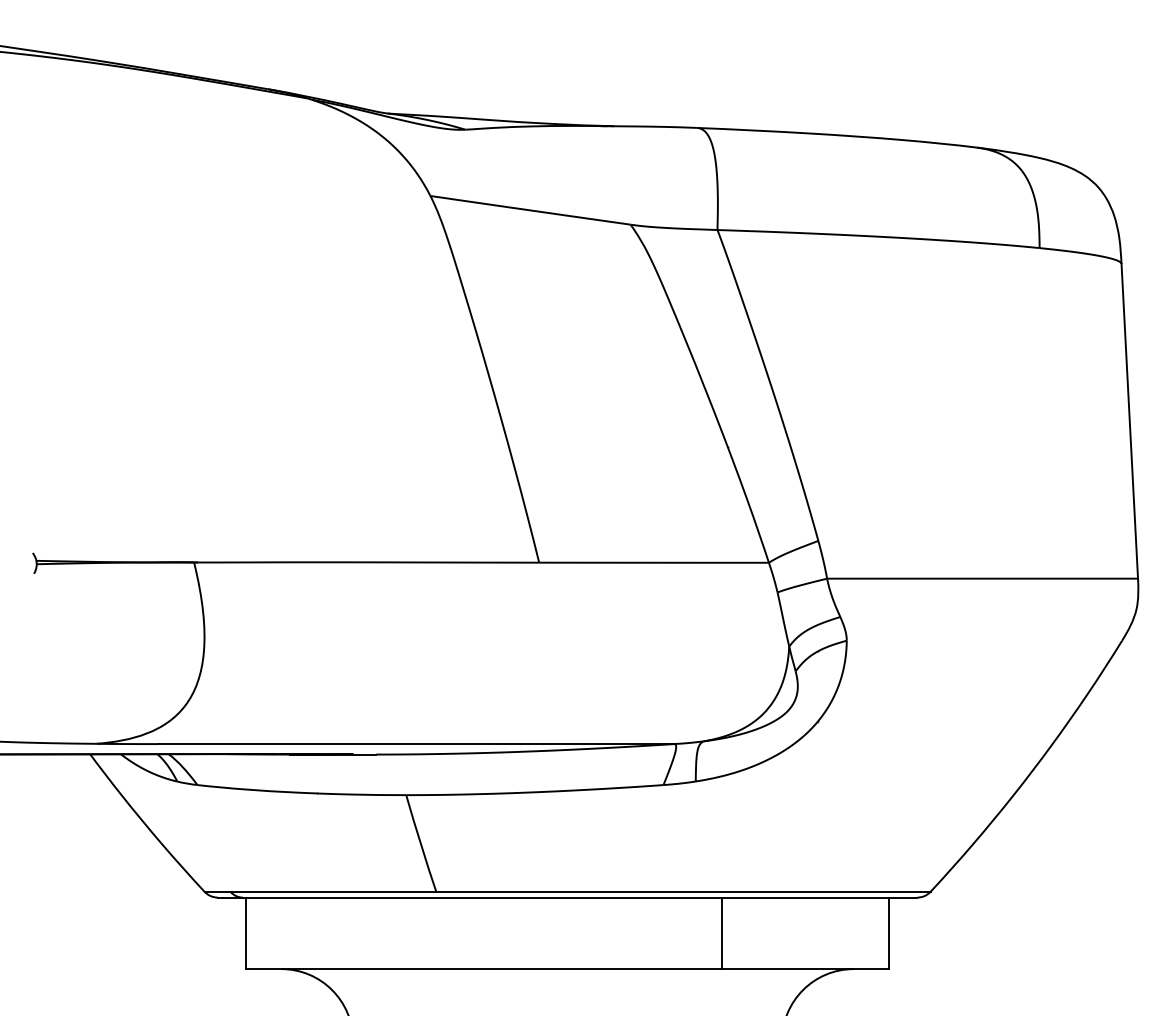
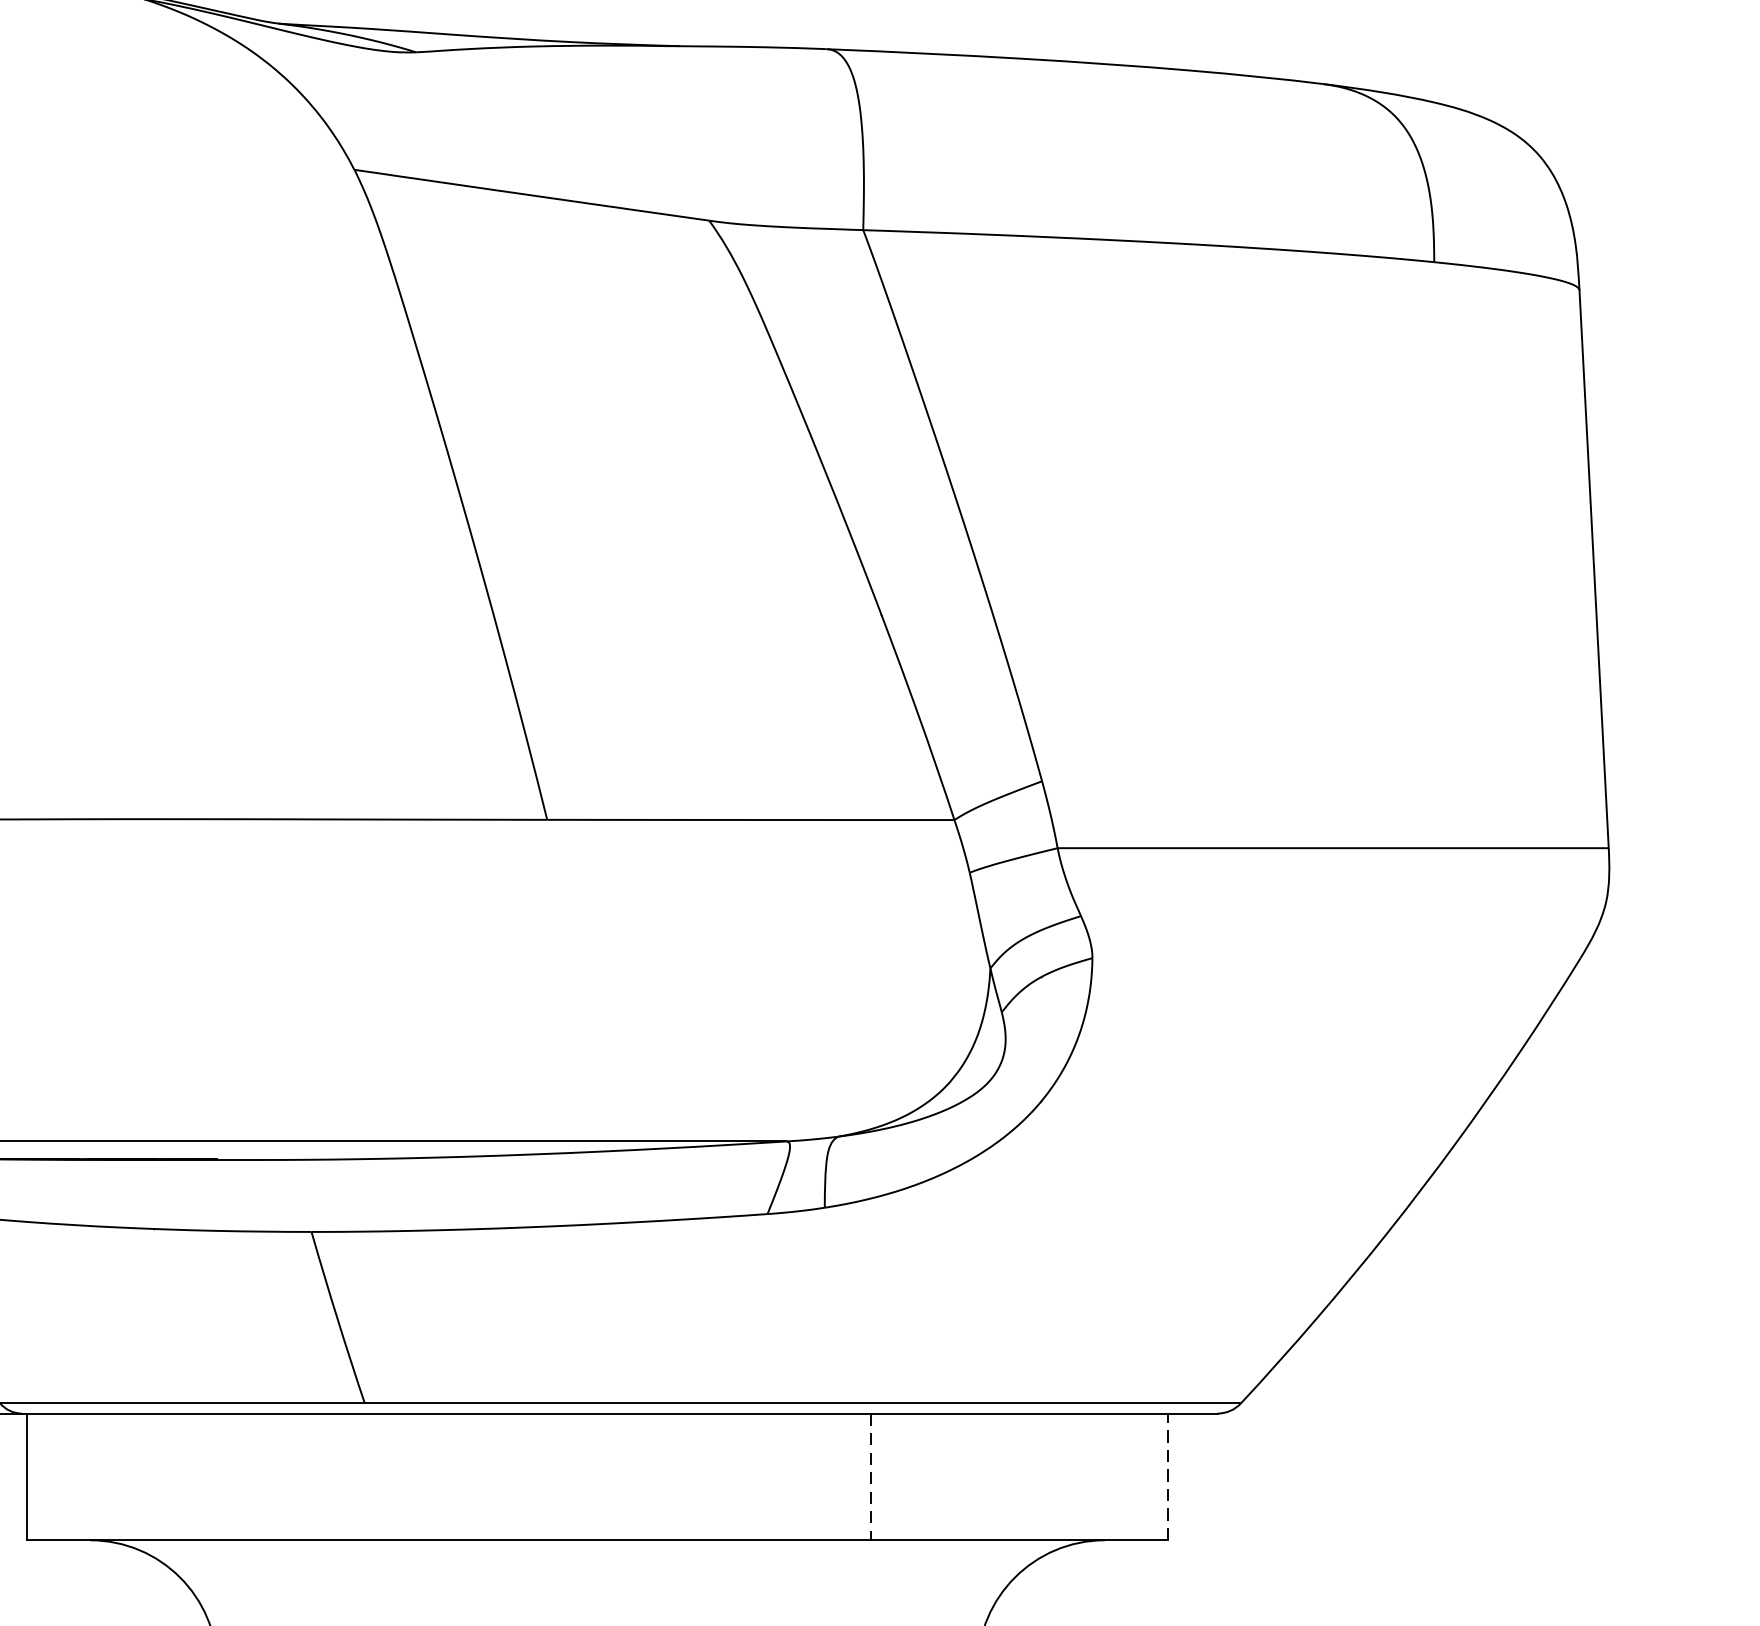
line: (721, 933) -> (870, 1477), solid -> dashed
line: (889, 933) -> (1168, 1477), solid -> dashed

